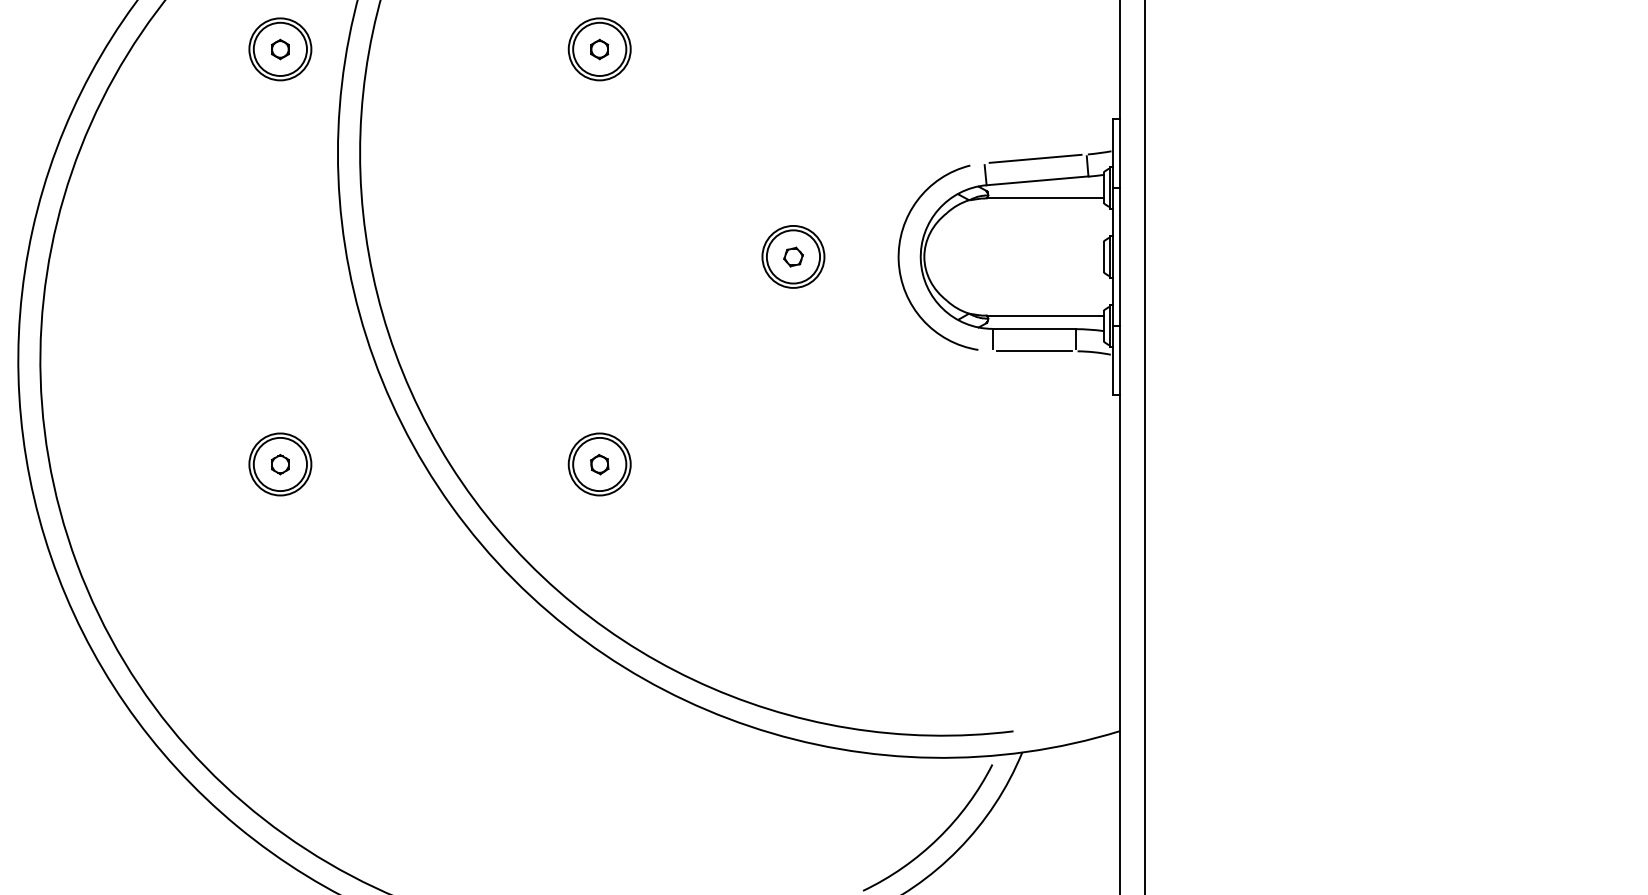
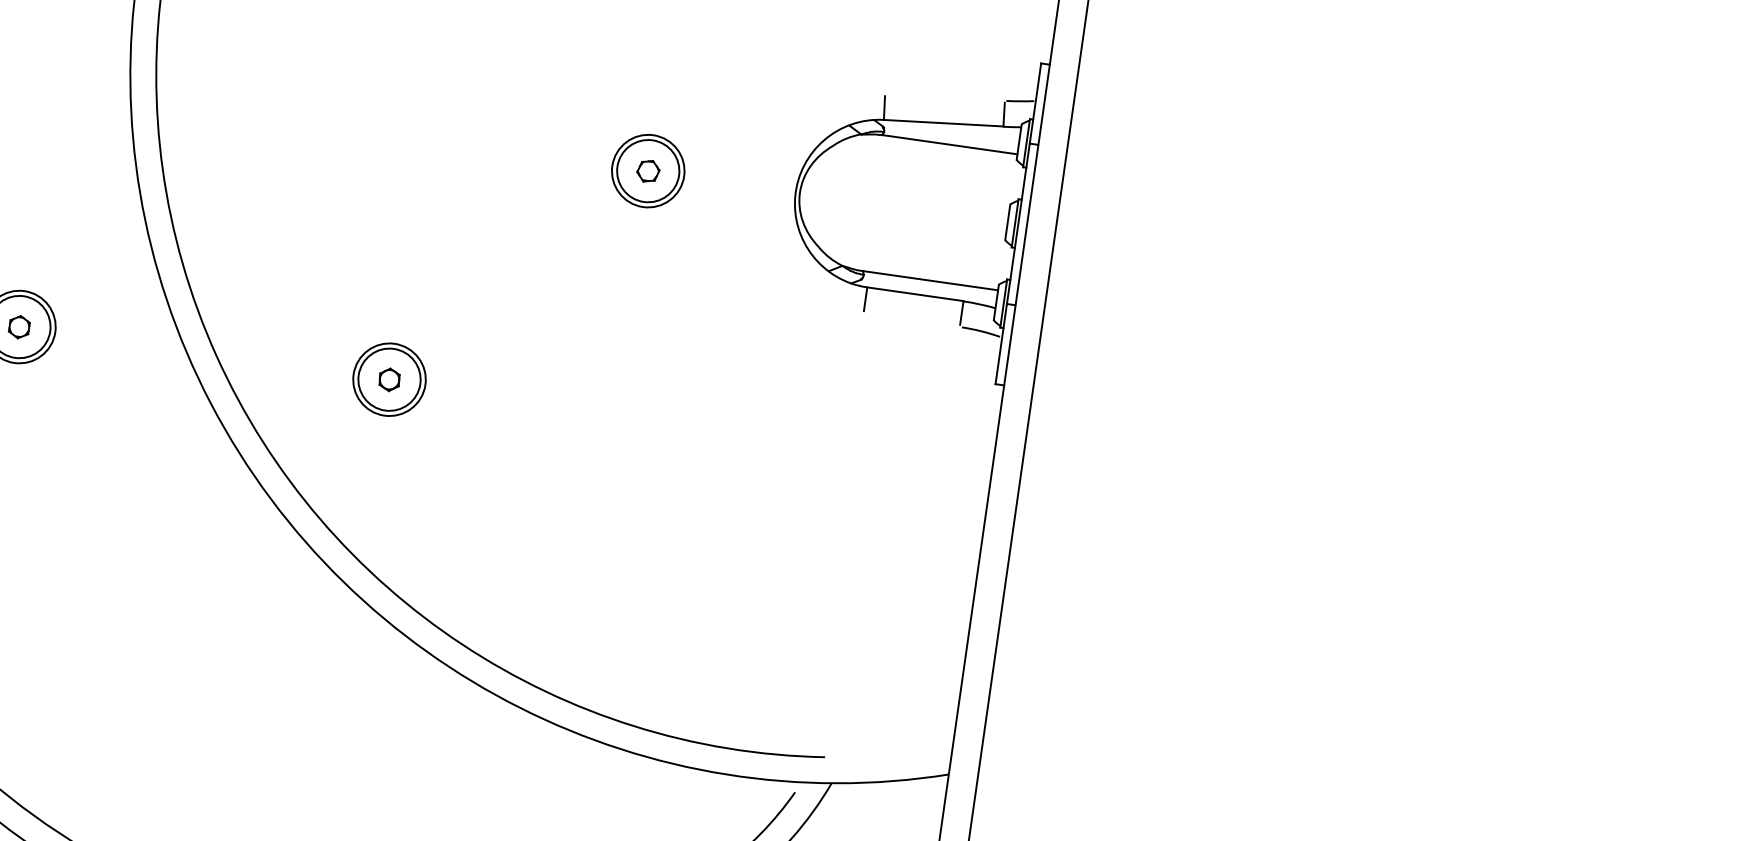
line: (1035, 158) -> (945, 96), removed
arc: (899, 257) -> (771, 189), removed
line: (1033, 351) -> (910, 320), removed

